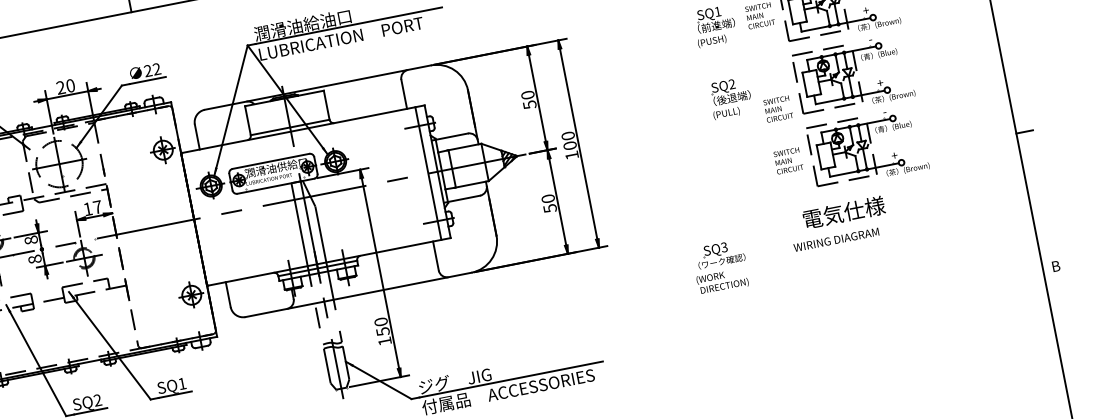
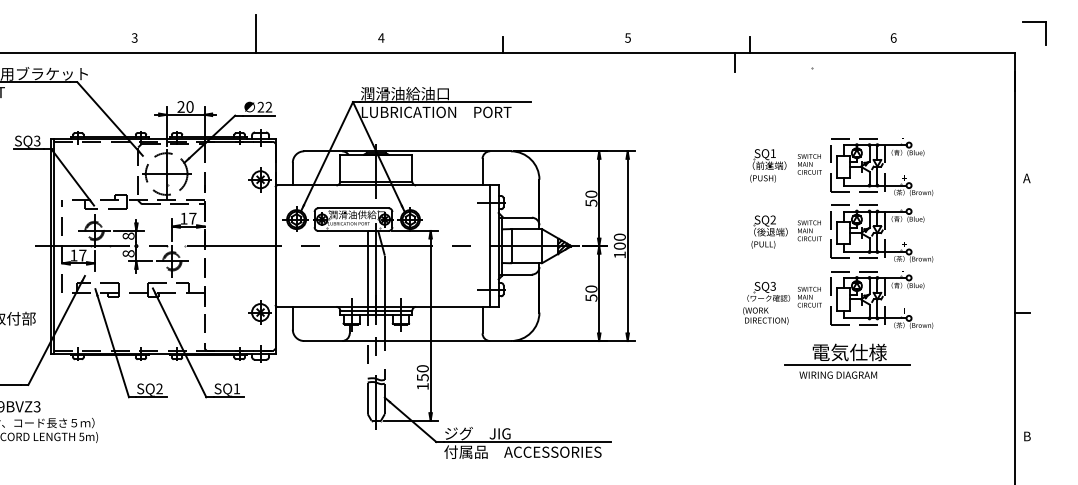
text: (778, 108) -> (809, 230), moved
line: (844, 226) -> (847, 364), added
part: (720, 267) -> (766, 303), moved

